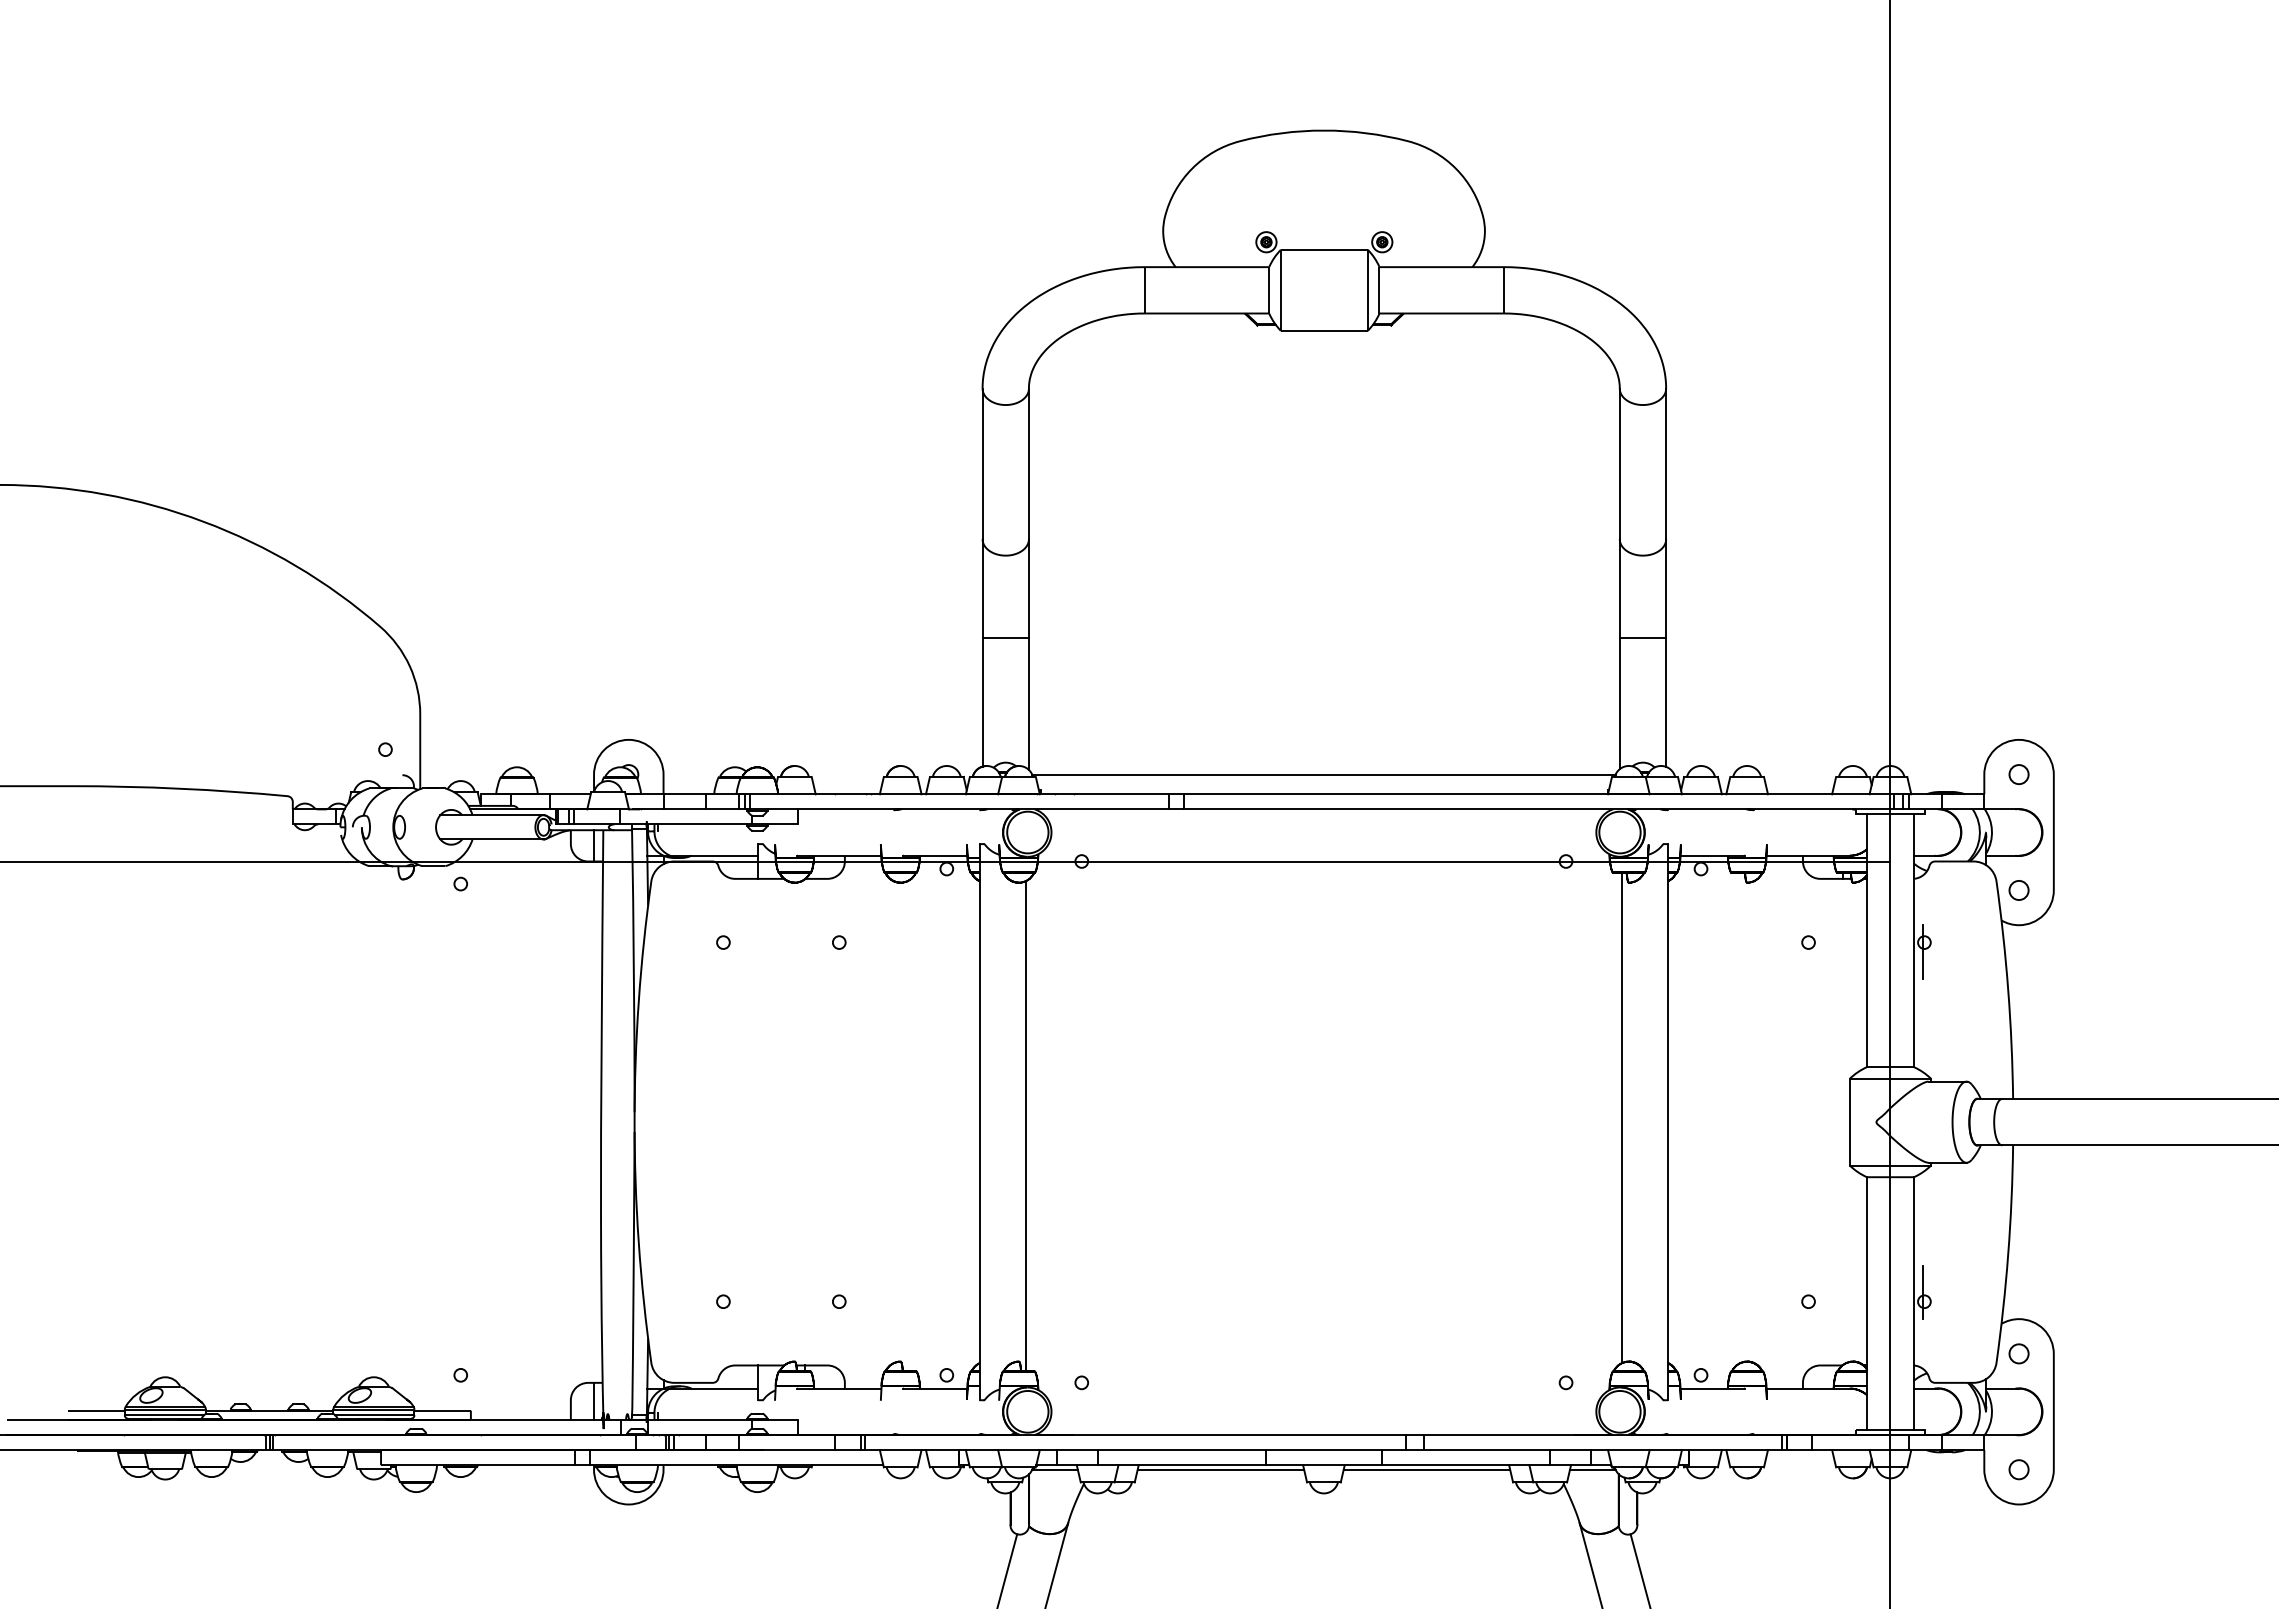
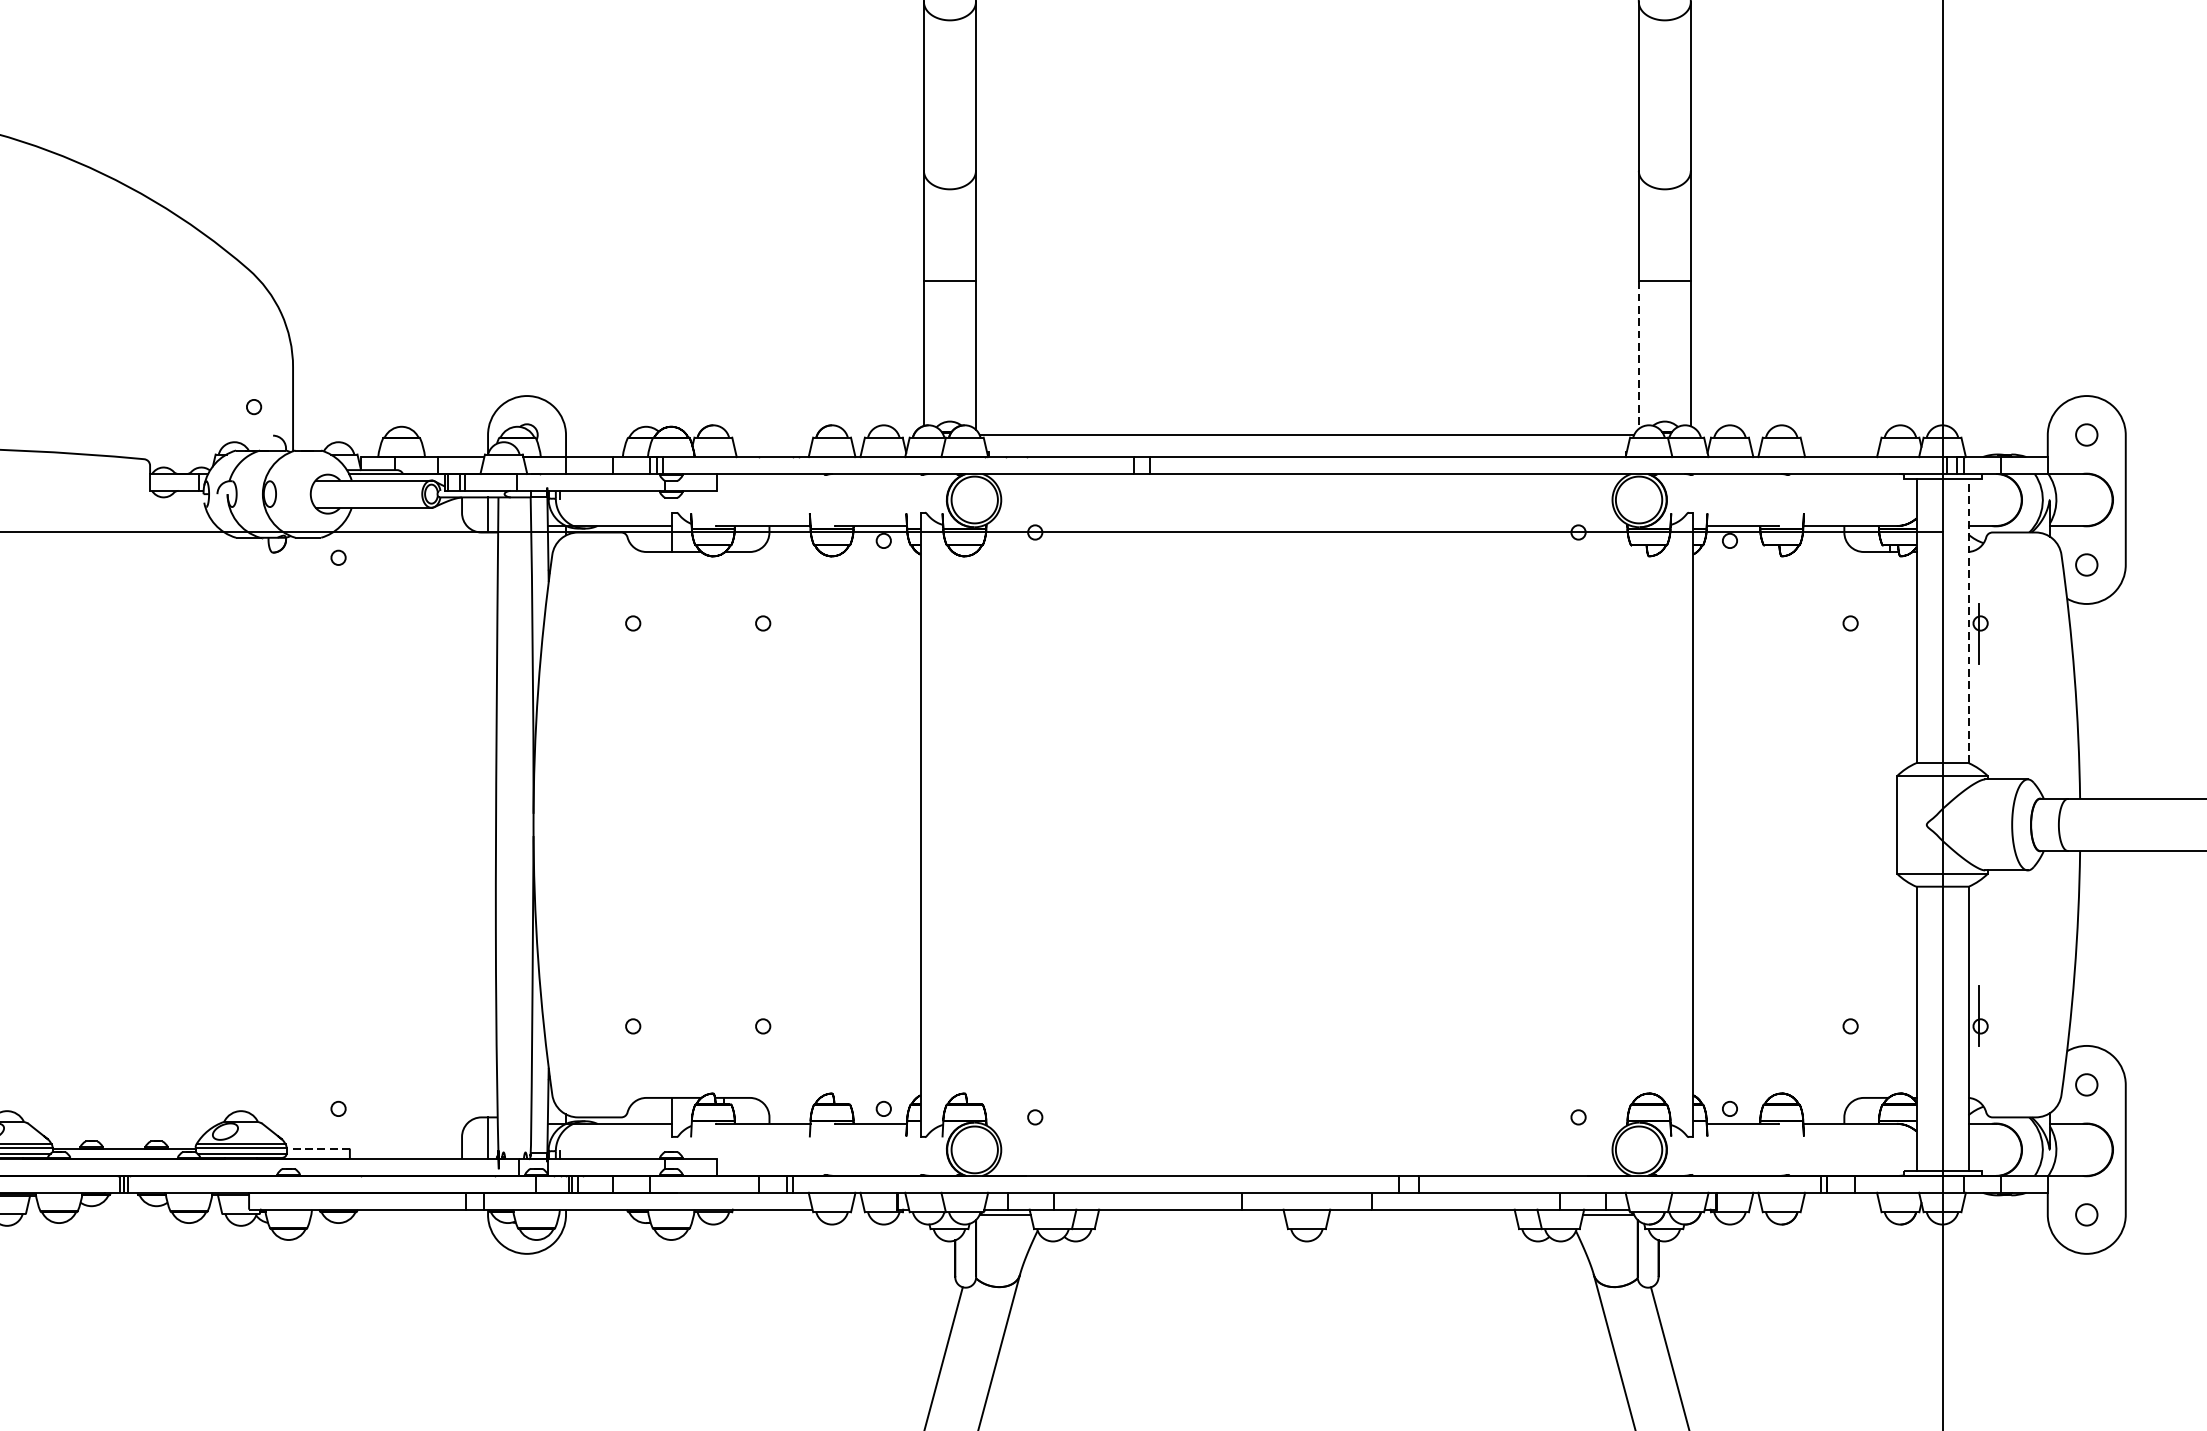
line: (1619, 703) -> (1638, 355), solid -> dashed
line: (1913, 940) -> (1968, 621), solid -> dashed
line: (1621, 1118) -> (1640, 820), removed
line: (1026, 1126) -> (973, 829), removed
line: (441, 1410) -> (316, 1148), solid -> dashed
line: (1220, 1469) -> (1190, 1214), removed
line: (1426, 1469) -> (1421, 1214), removed

